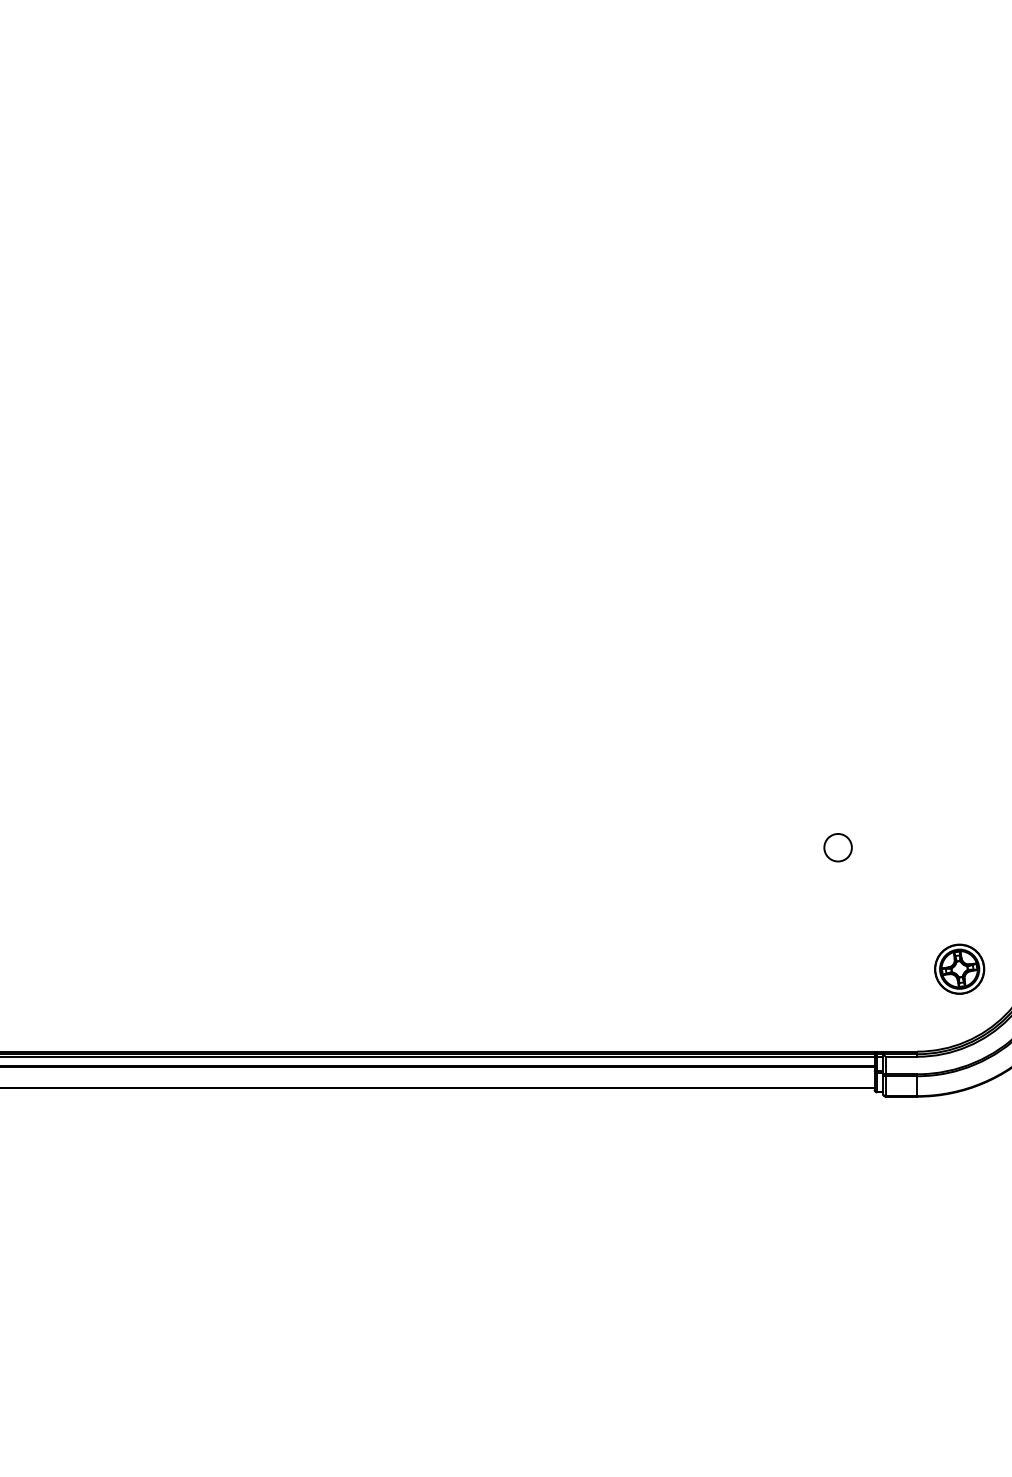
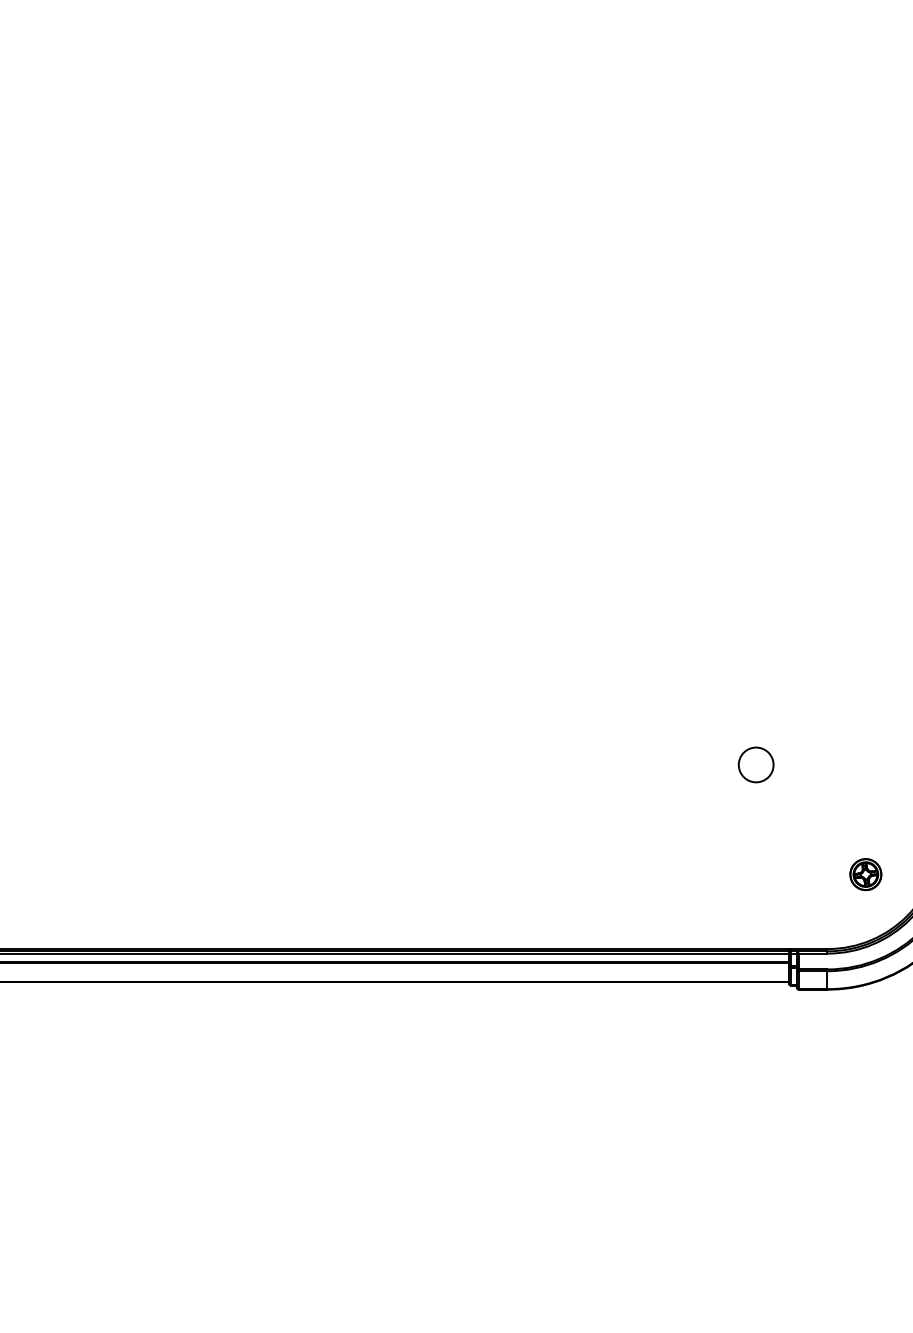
circle: (837, 847) -> (755, 764), size x1.4
part: (959, 968) -> (865, 874), size x0.7

